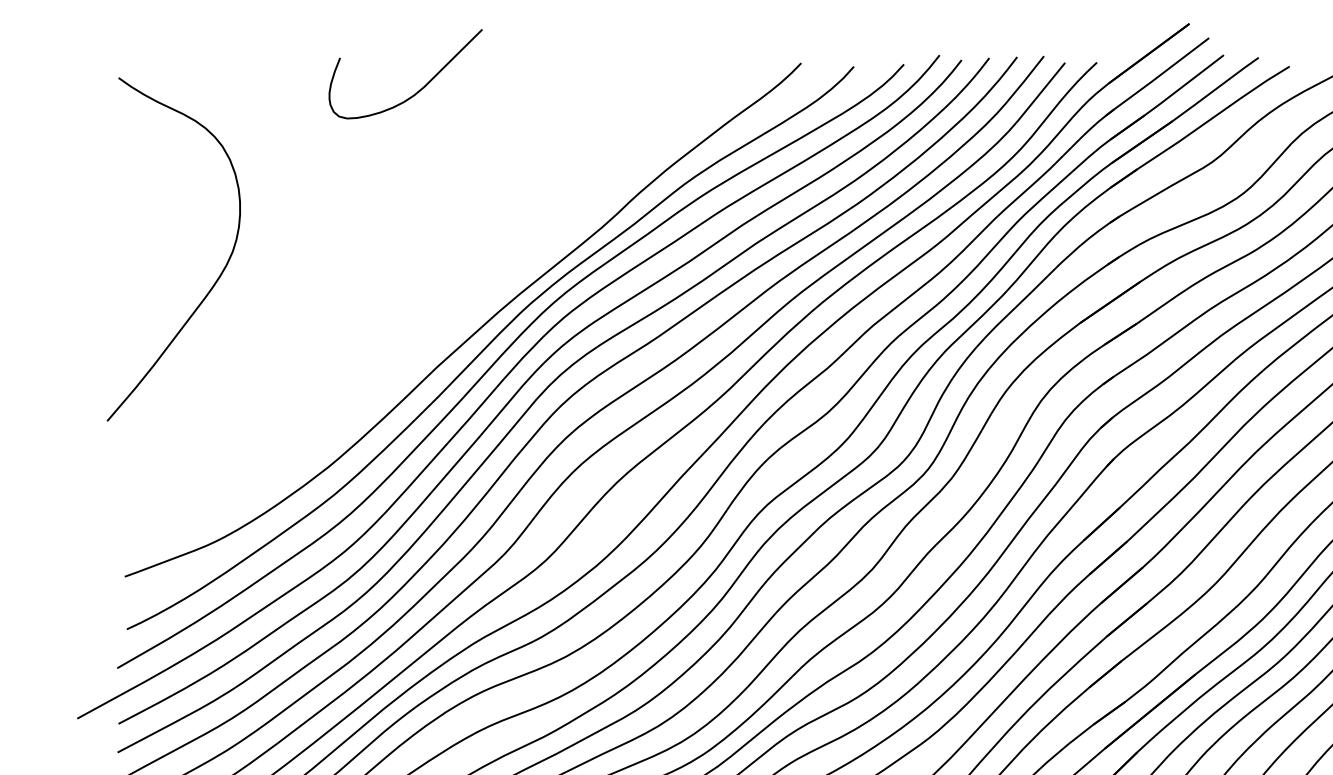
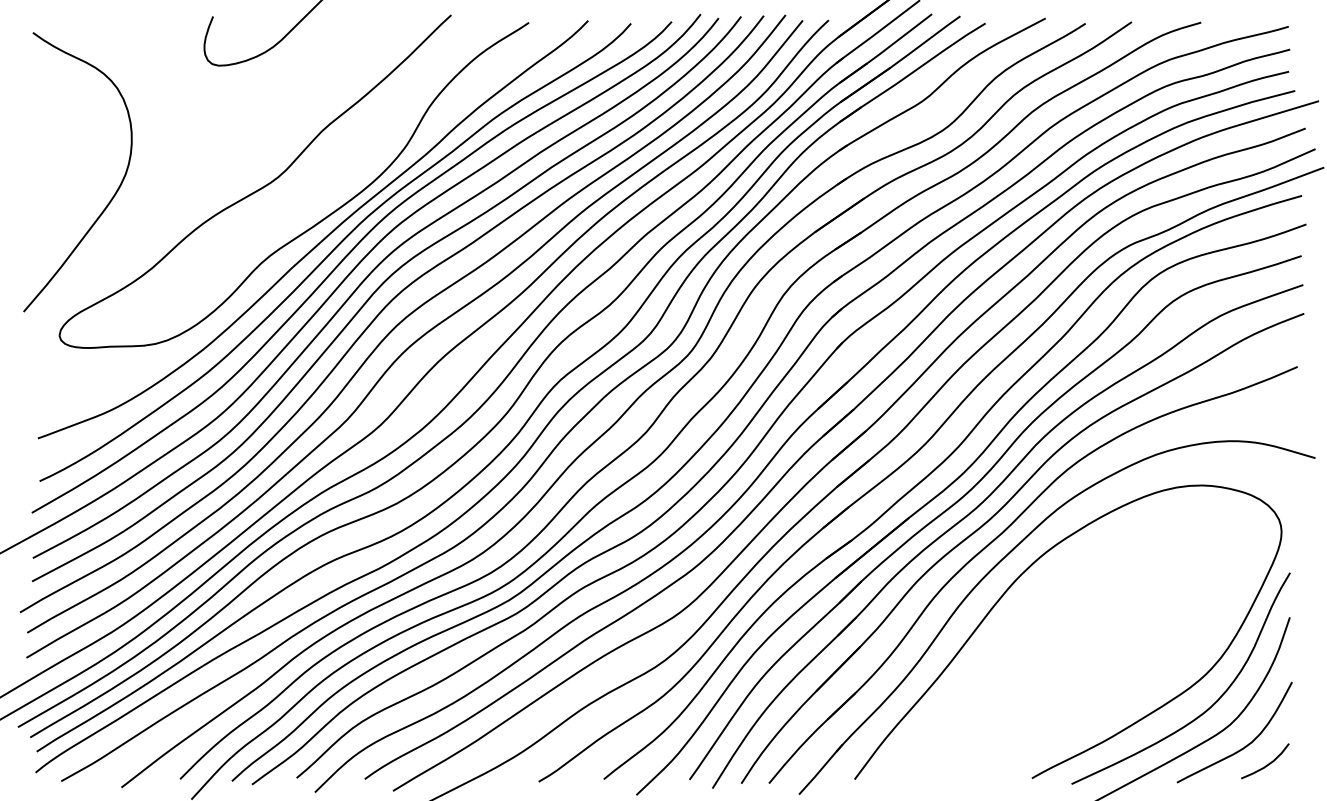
part: (429, 249) -> (285, 172), added

